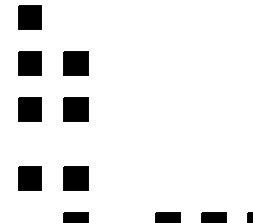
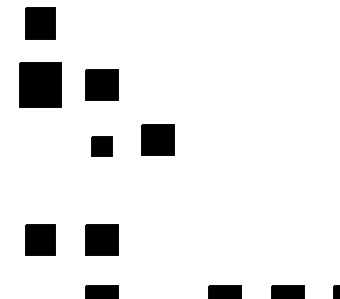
part: (30, 63) -> (40, 84), size x1.4
part: (117, 104) -> (157, 139), added
part: (30, 109) -> (40, 146), removed
part: (75, 109) -> (101, 146), size x0.6

